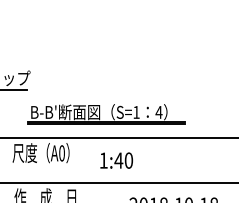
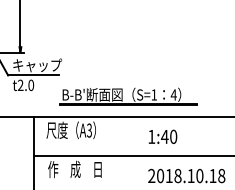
text: (62, 153) -> (89, 130), A0 -> A3
text: (116, 160) -> (162, 136), moved

